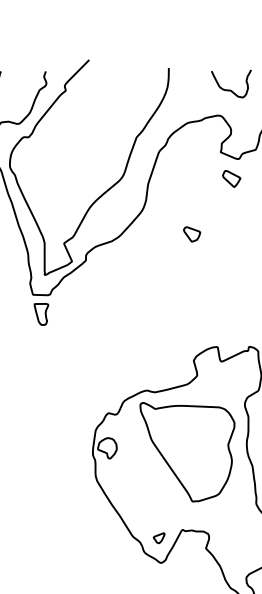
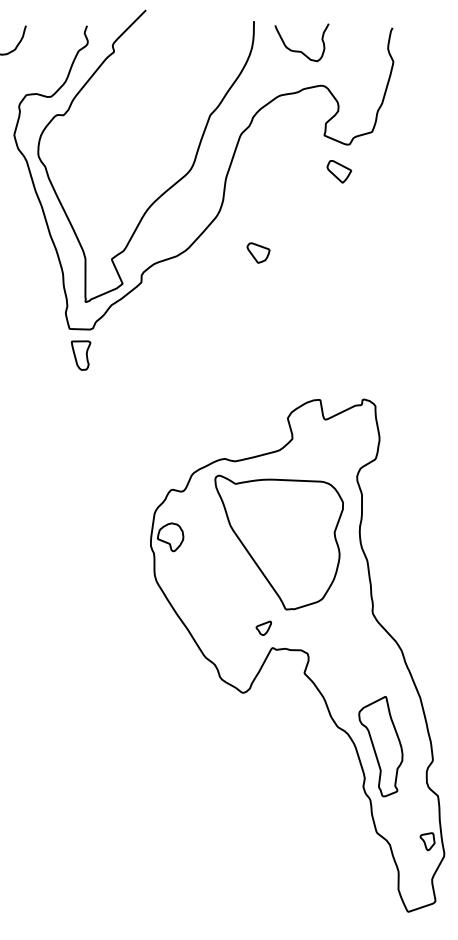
curve: (229, 89) -> (299, 50), moved
part: (192, 234) -> (258, 252), moved
part: (158, 537) -> (263, 627), moved

